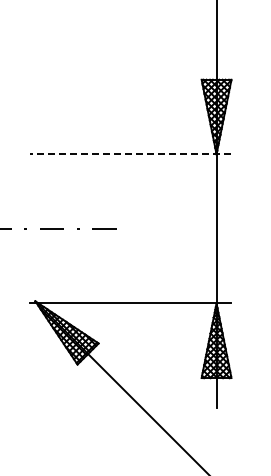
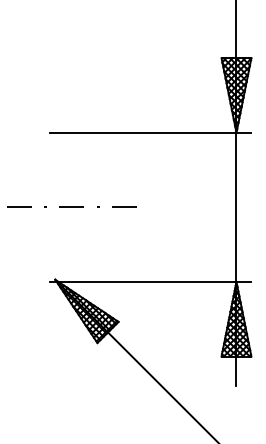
line: (130, 154) -> (150, 132), dashed -> solid

